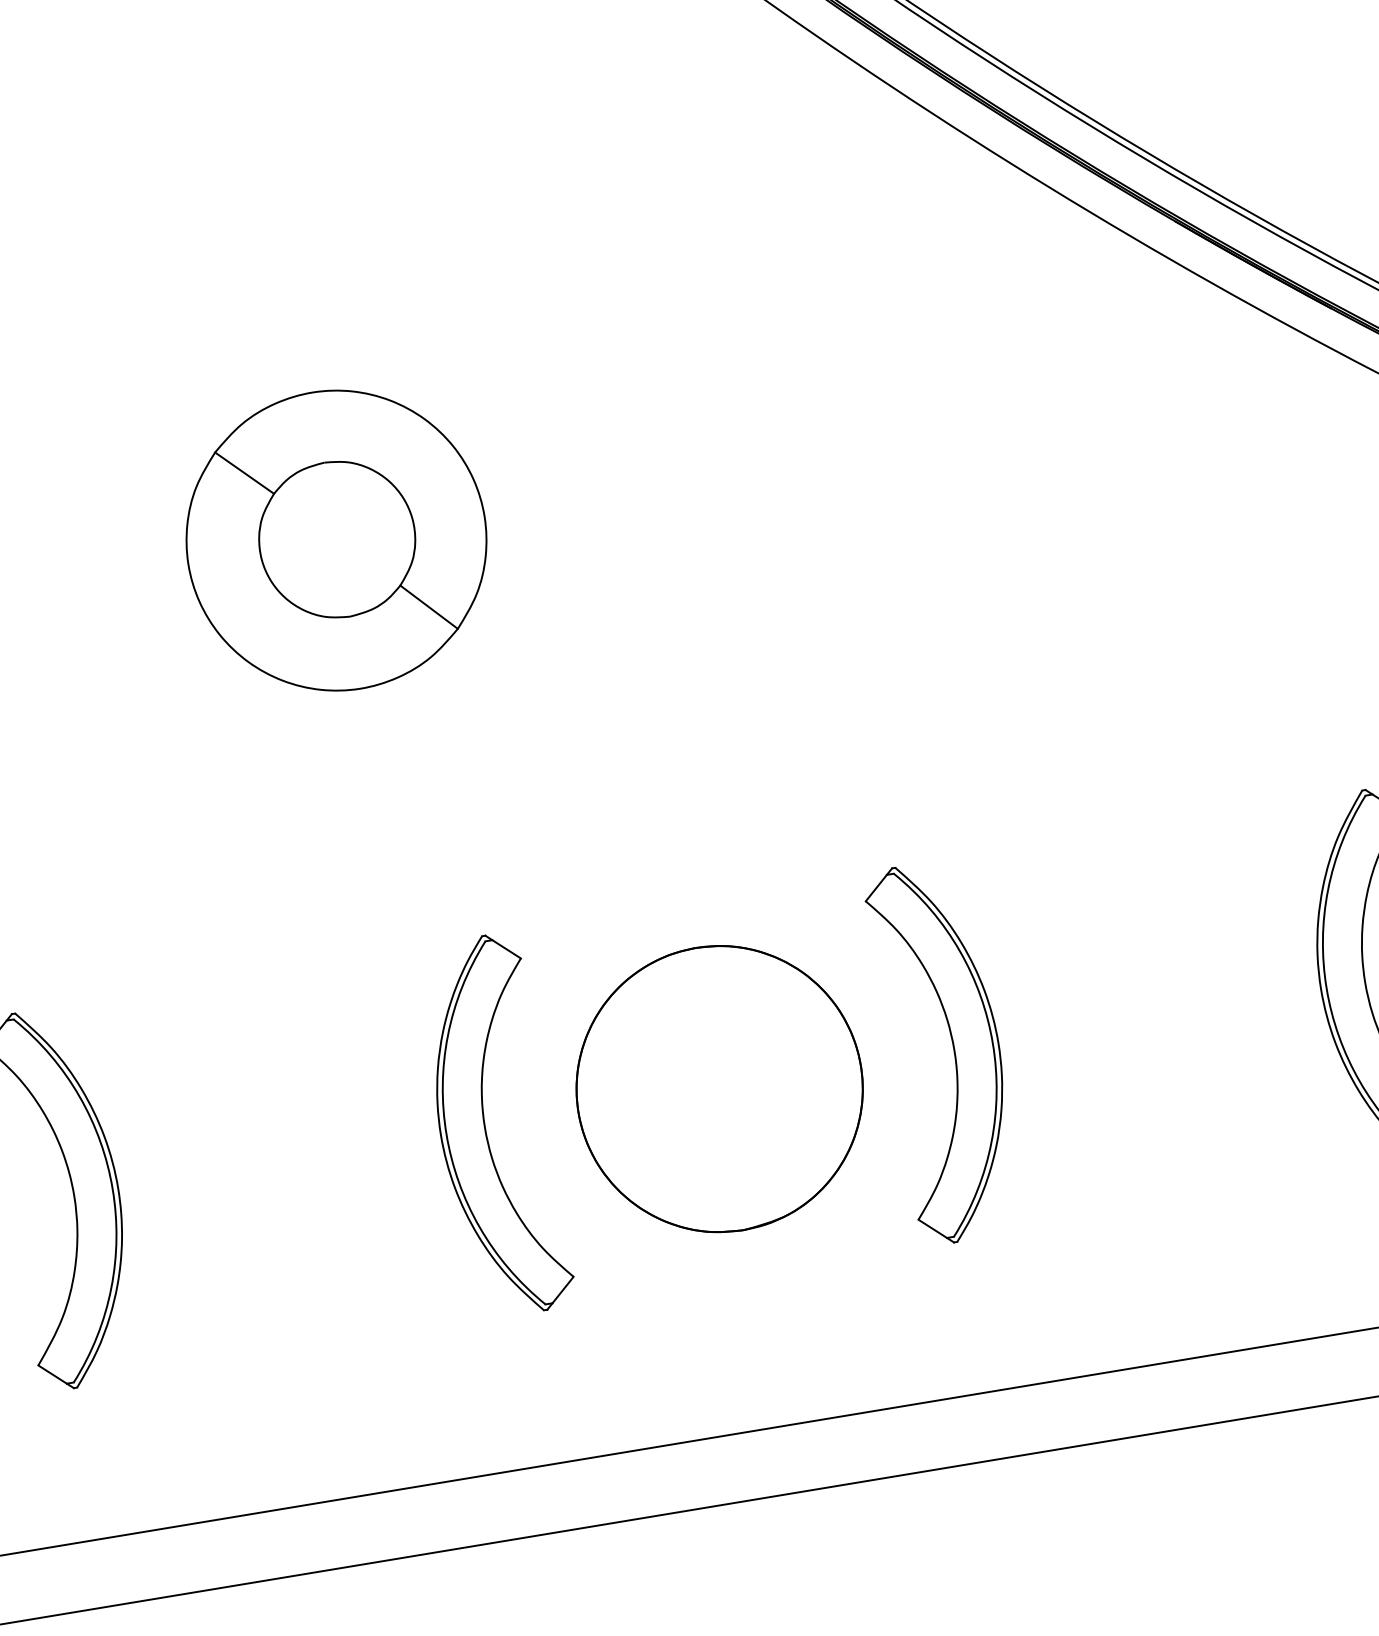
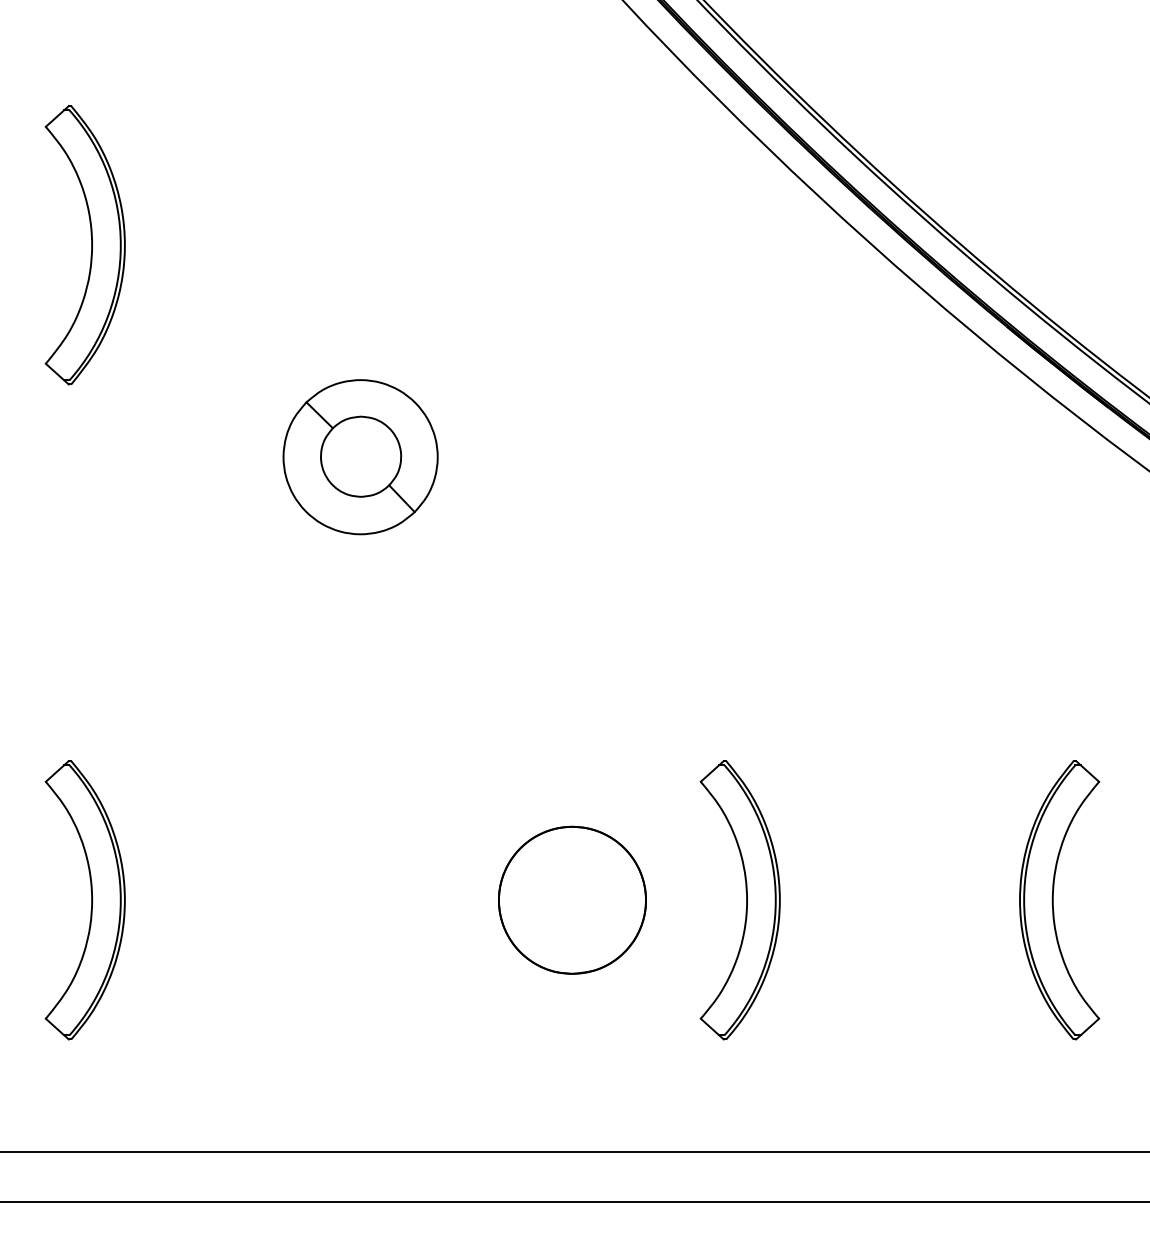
part: (336, 541) -> (360, 457), size x0.7
part: (719, 1089) -> (572, 900), size x0.7
part: (494, 1126) -> (404, 900), removed

